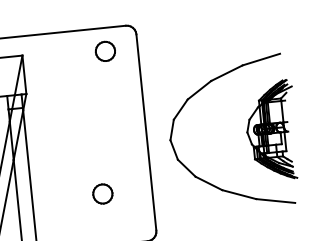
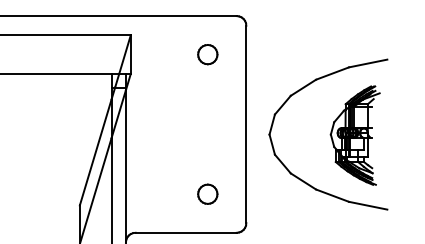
part: (105, 51) -> (207, 54), moved
part: (270, 130) -> (354, 135), moved
part: (102, 193) -> (207, 193), moved

